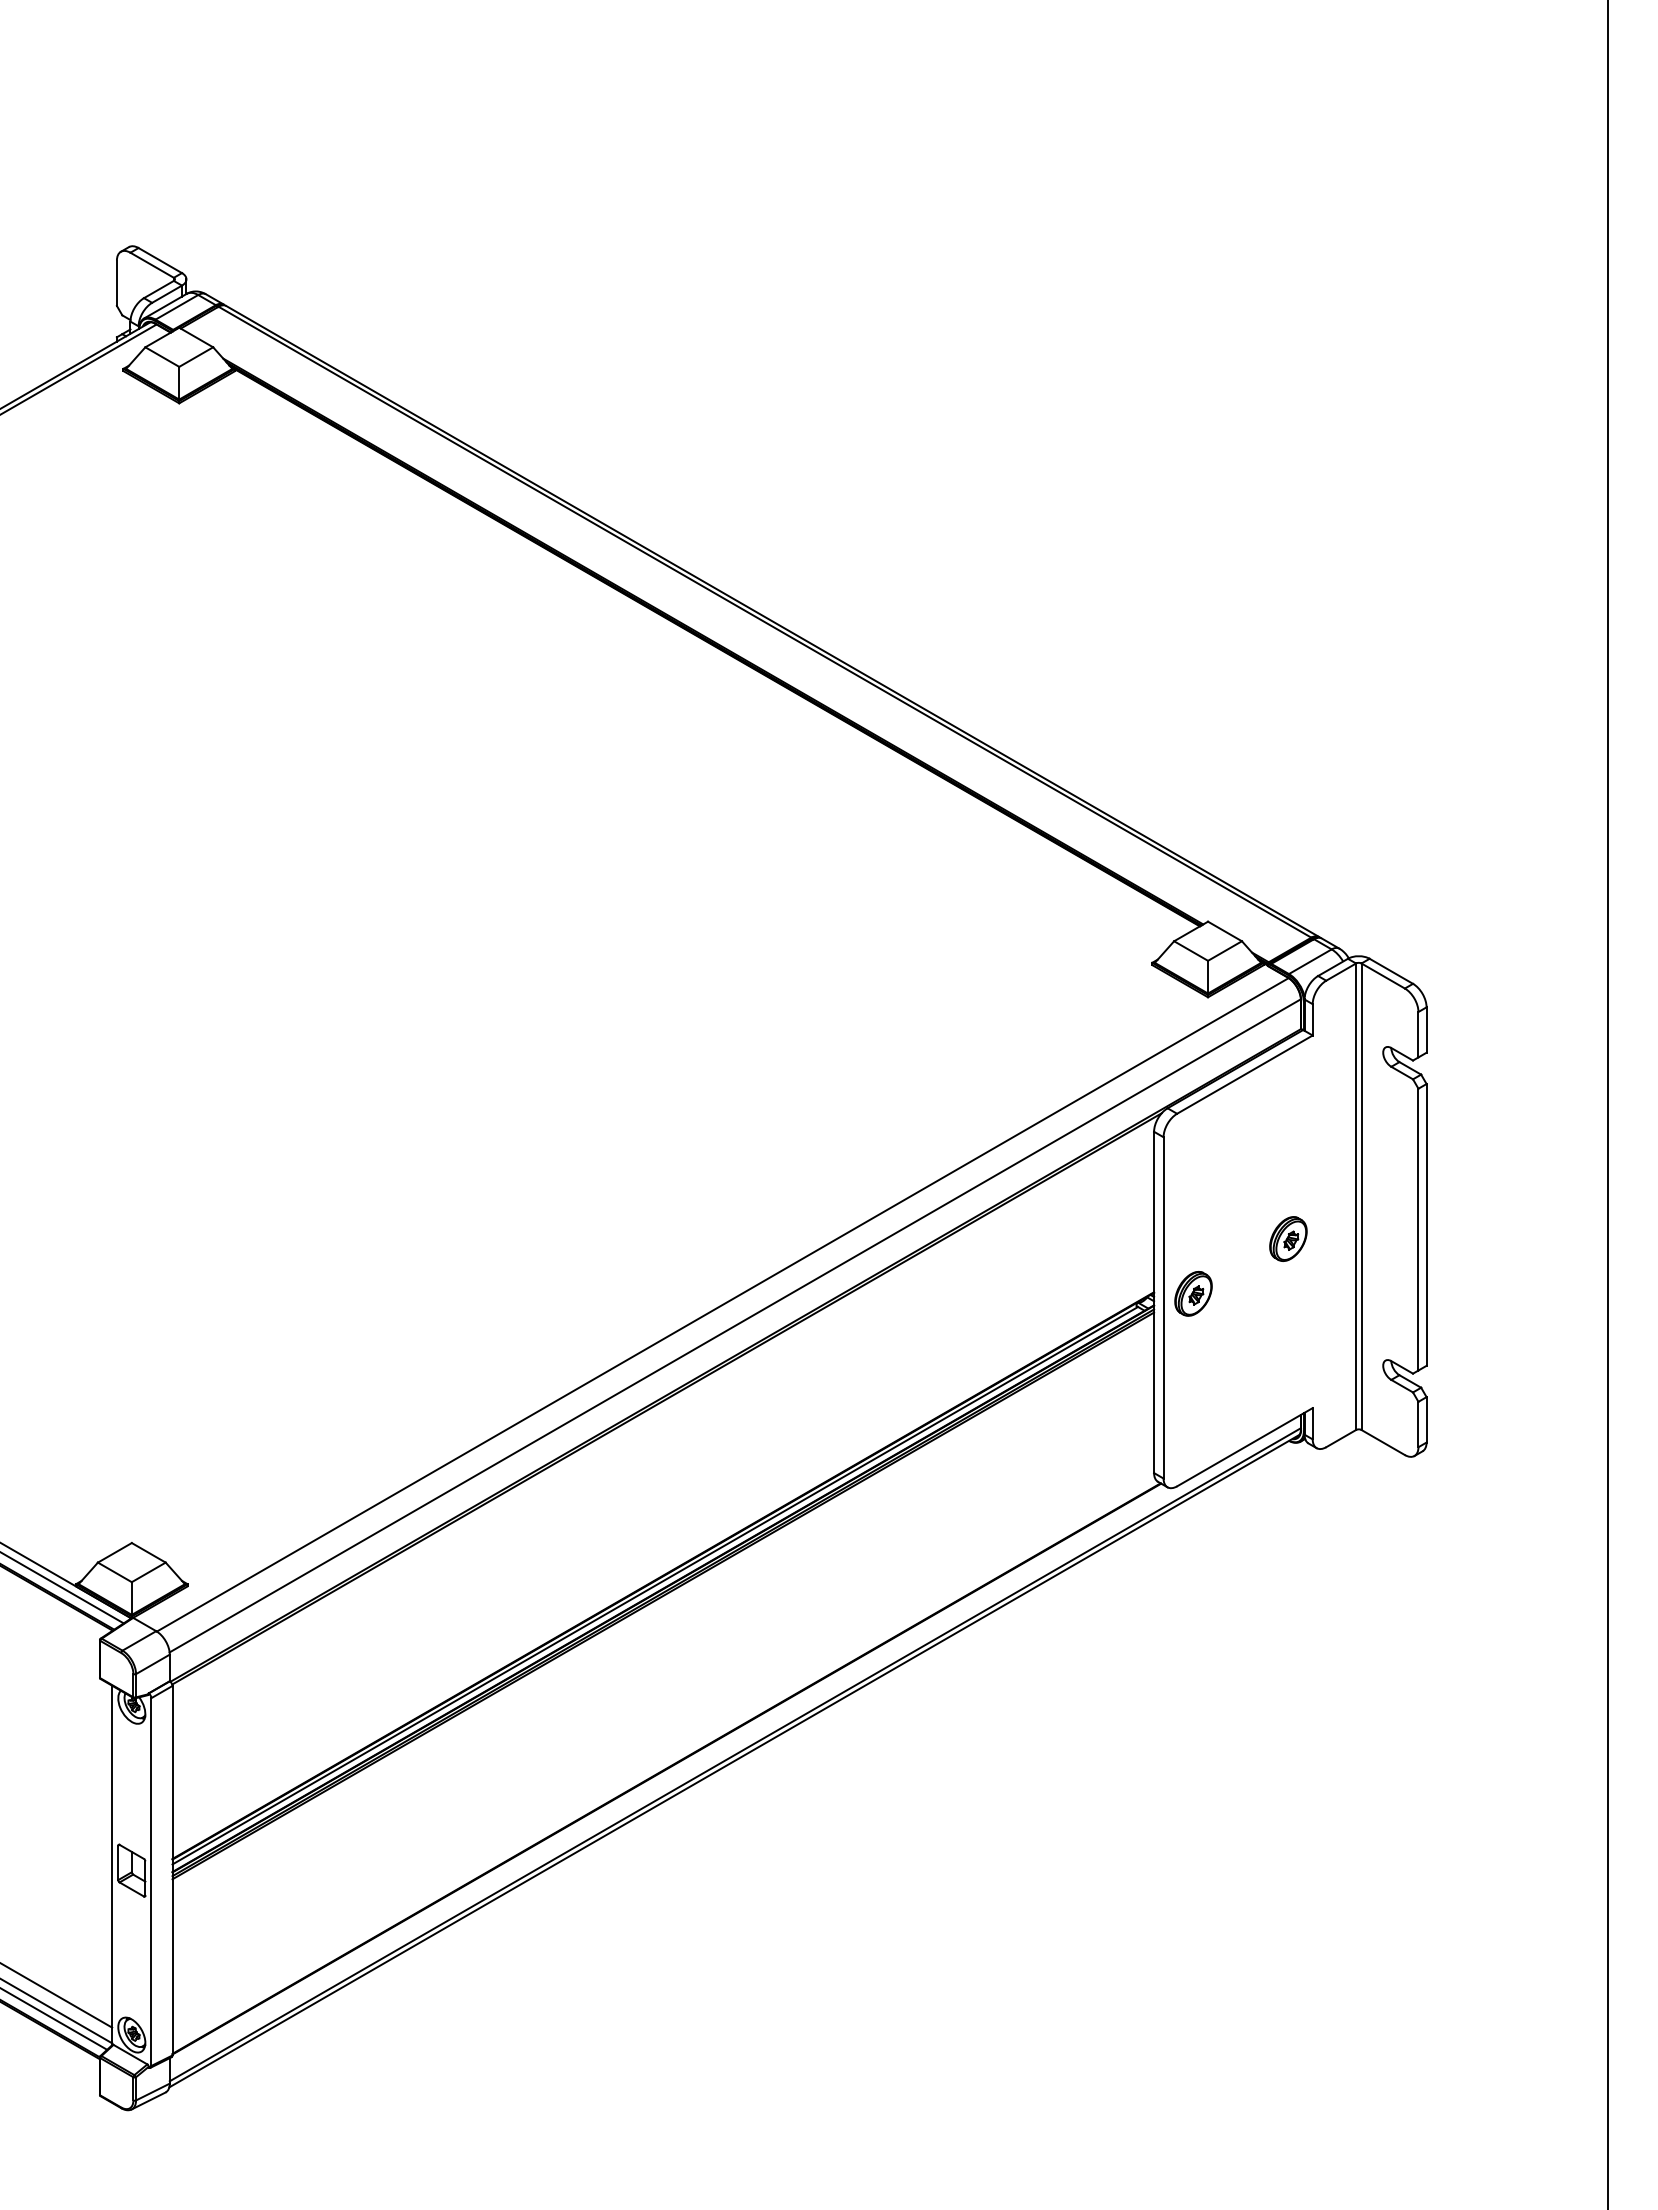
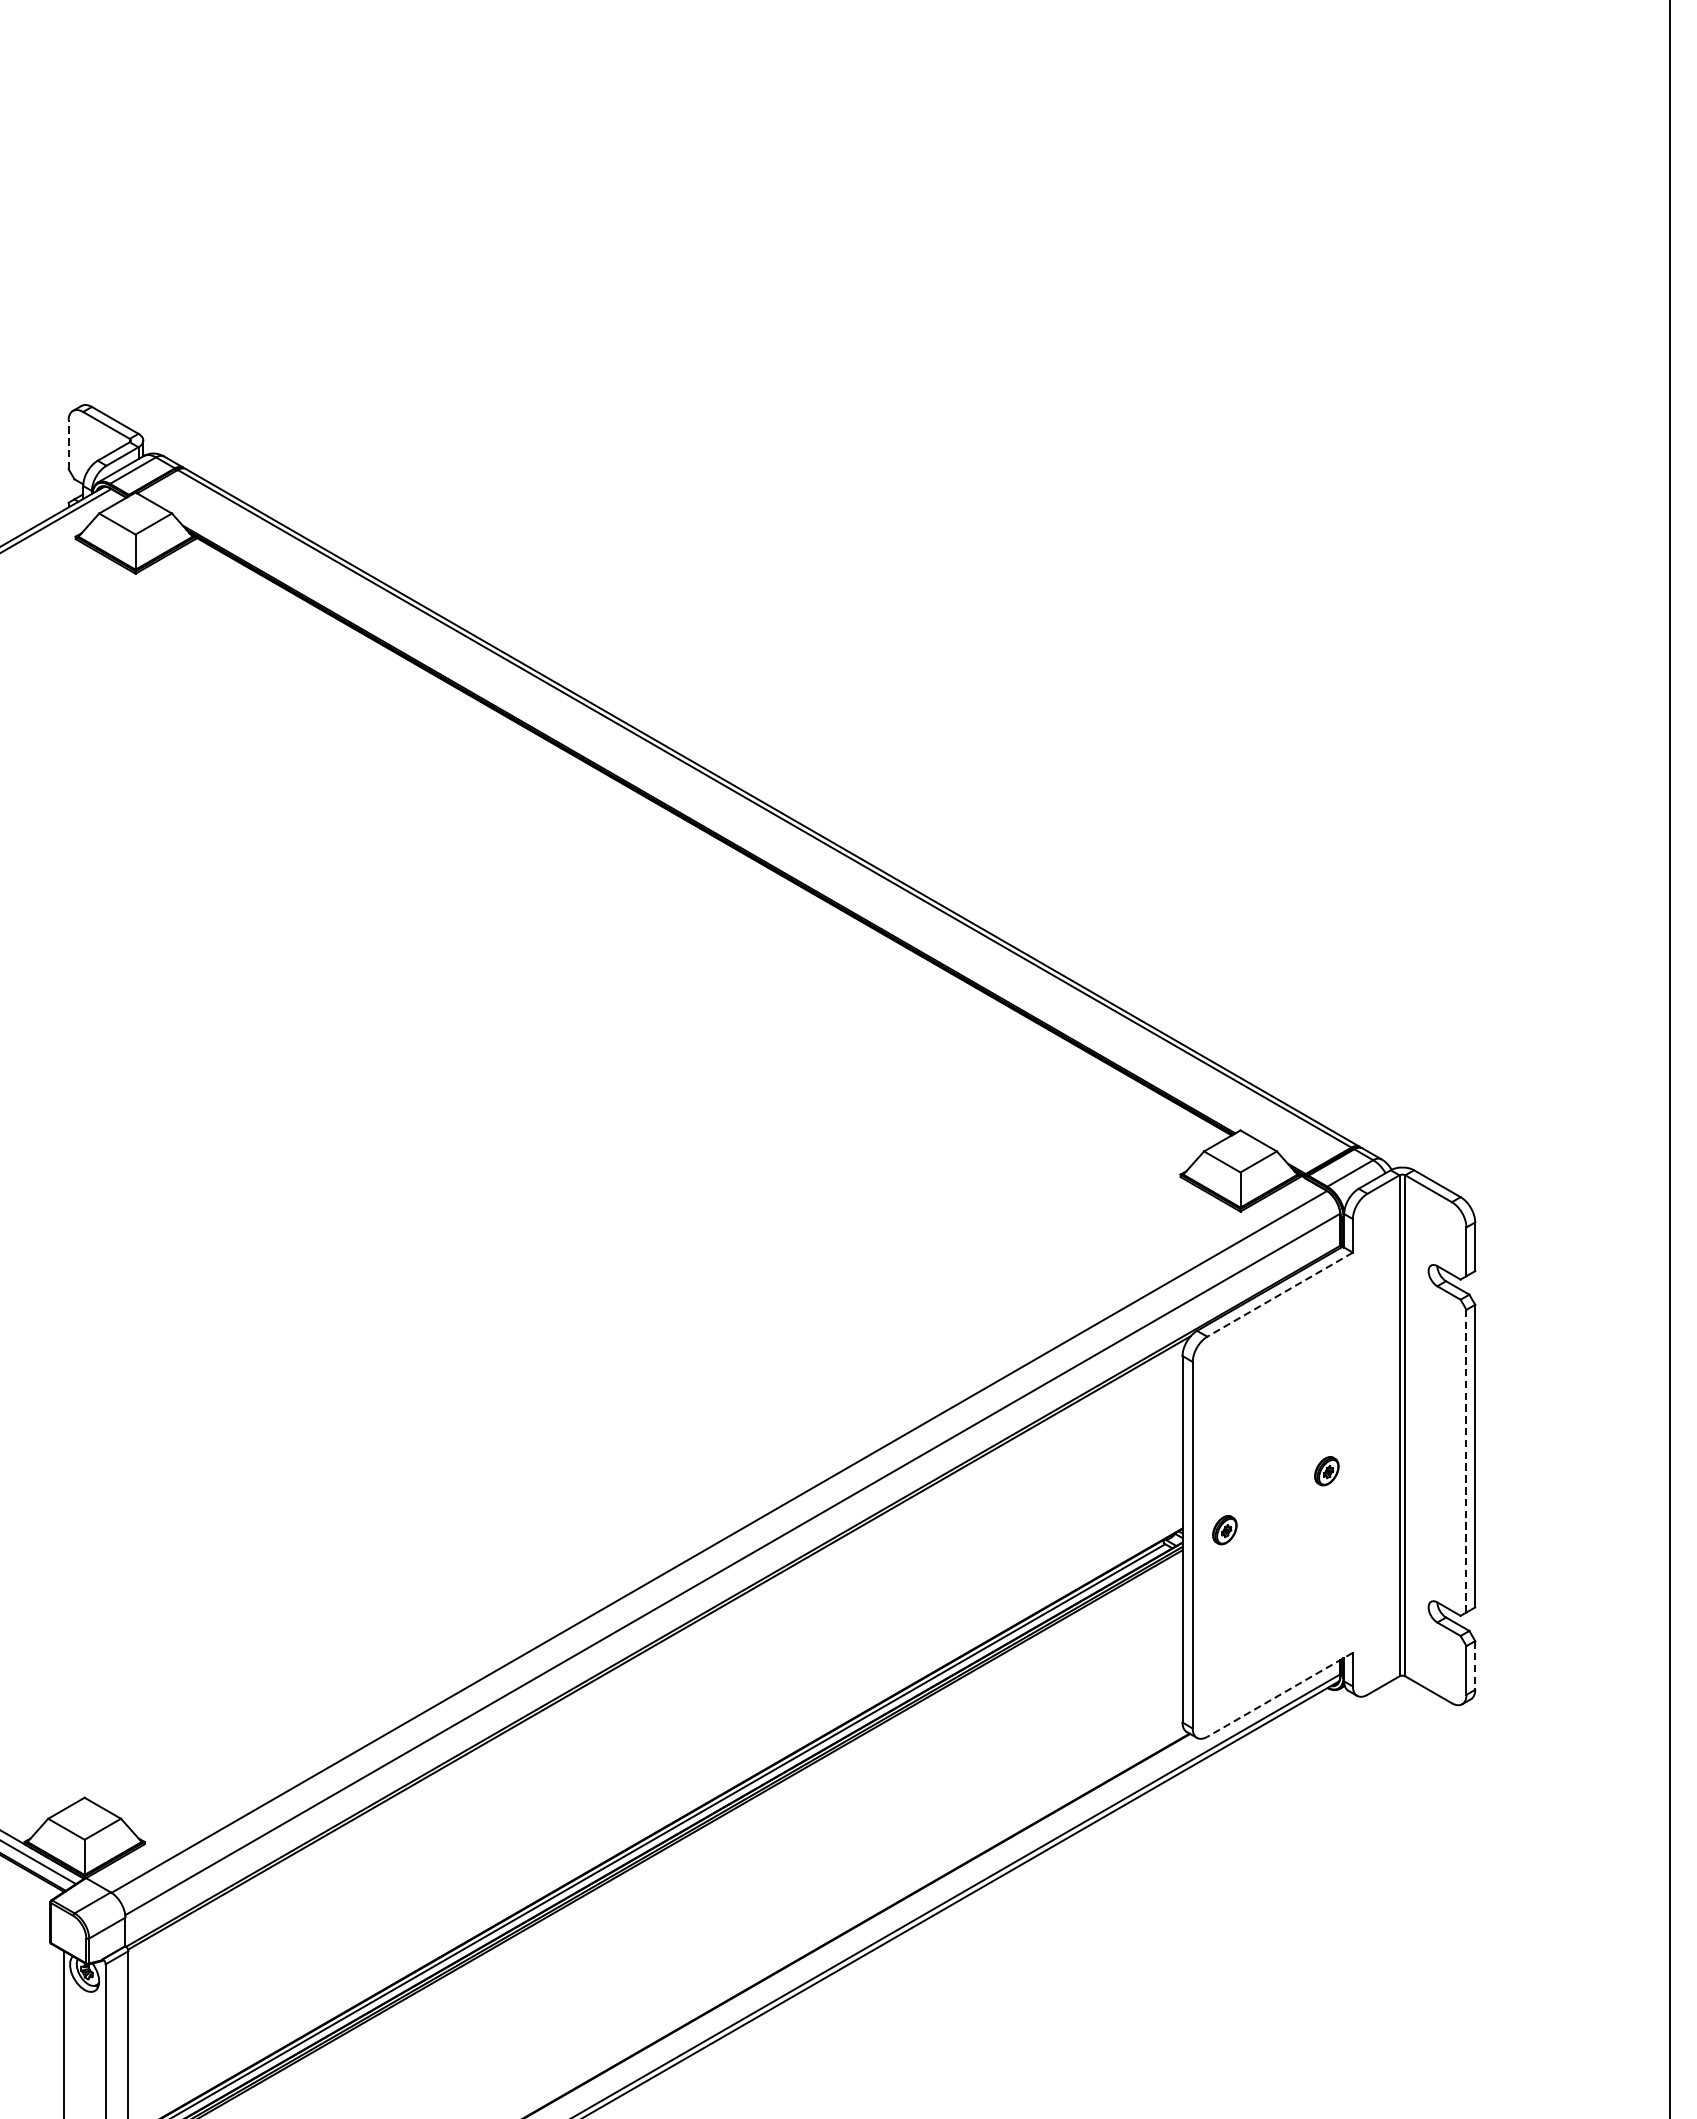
line: (116, 283) -> (68, 445), solid -> dashed
line: (1244, 1074) -> (1279, 1294), solid -> dashed
line: (1418, 1229) -> (1466, 1461), solid -> dashed
part: (1288, 1238) -> (1326, 1470), size x0.6
part: (1193, 1293) -> (1224, 1529), size x0.6
line: (1426, 1419) -> (1475, 1665), solid -> dashed
line: (1244, 1447) -> (1279, 1695), solid -> dashed

